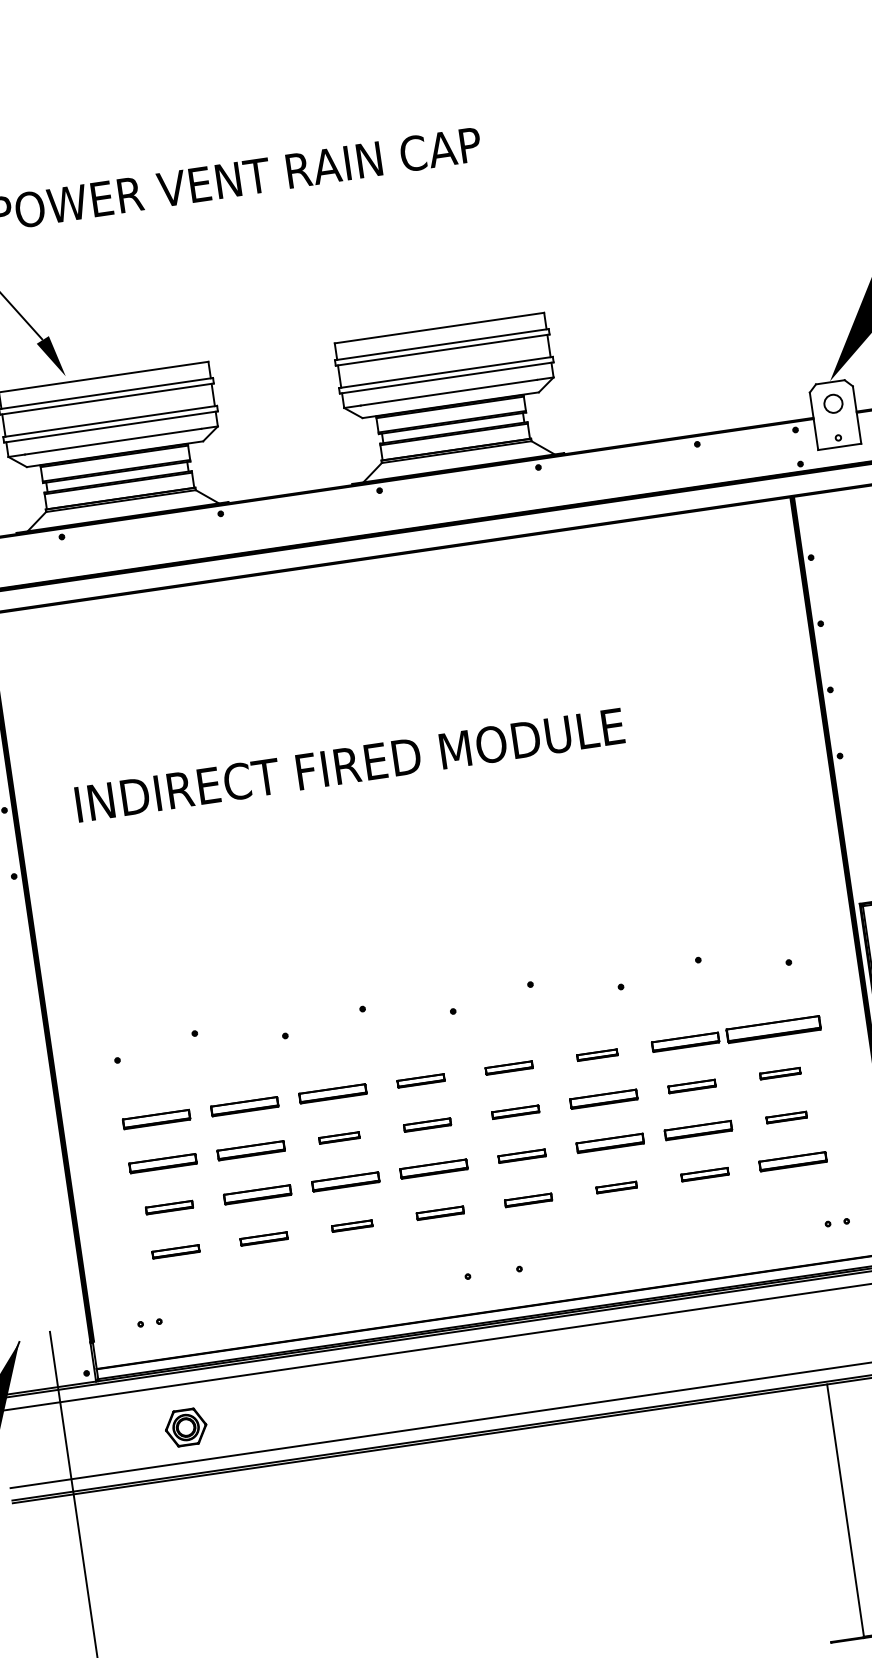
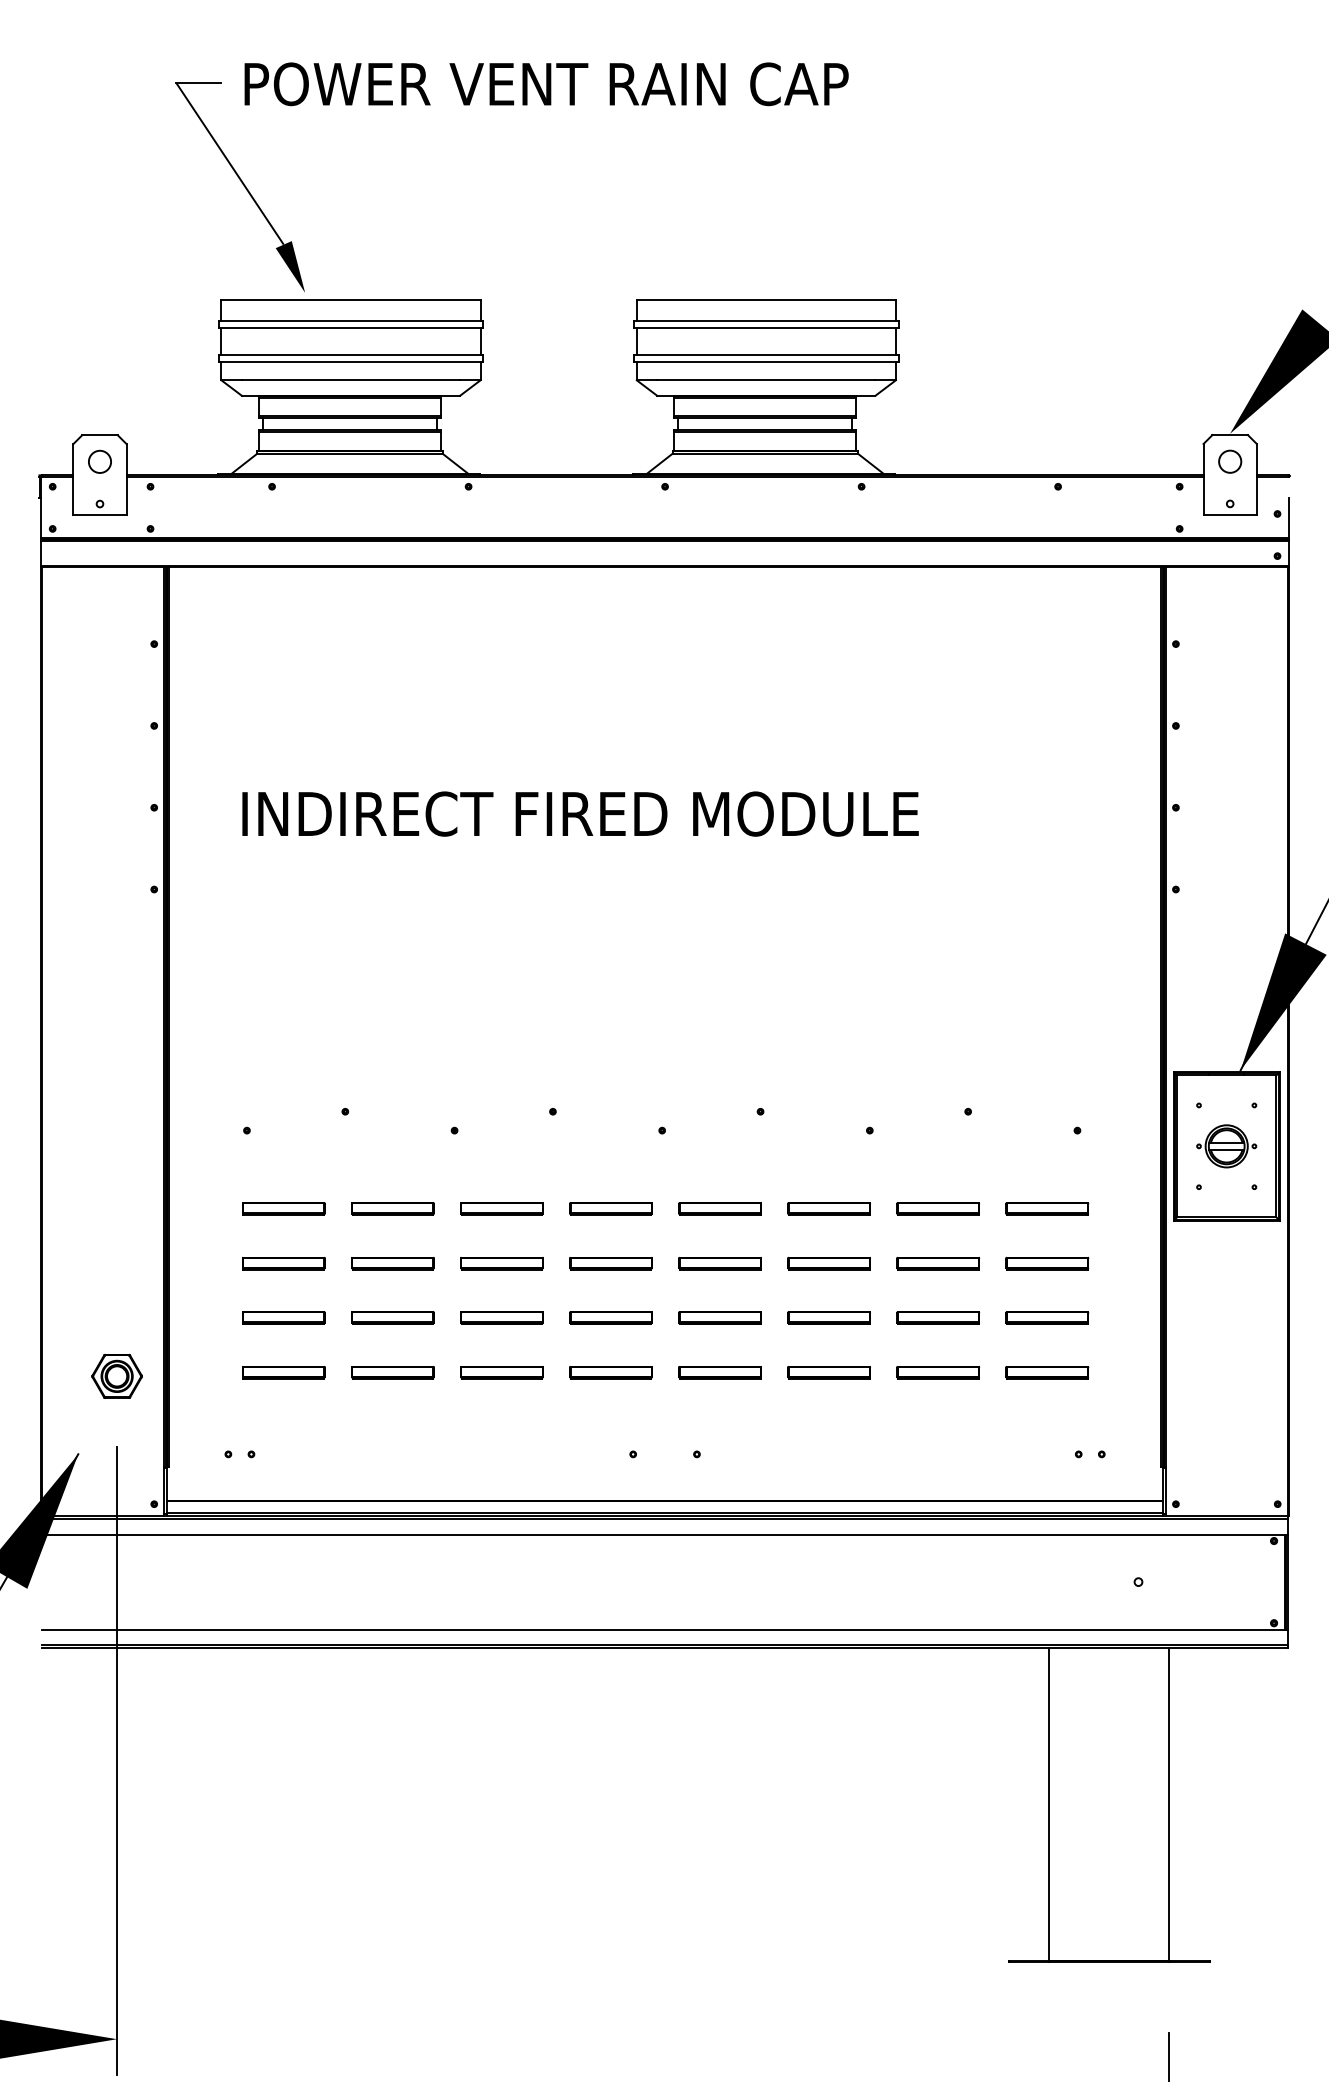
part: (773, 1029) -> (1047, 1208), size x0.71
part: (596, 1054) -> (828, 1208), size x1.67
part: (508, 1067) -> (719, 1208), size x1.43
part: (780, 1073) -> (1047, 1263), size x1.67
part: (420, 1080) -> (610, 1208), size x1.43
part: (692, 1086) -> (938, 1263), size x1.43
part: (515, 1112) -> (719, 1263), size x1.43
part: (786, 1117) -> (1047, 1317), size x1.67
part: (427, 1125) -> (610, 1263), size x1.43
part: (338, 1137) -> (501, 1263), size x1.67
part: (521, 1155) -> (719, 1317), size x1.43
part: (705, 1174) -> (938, 1372), size x1.43
part: (616, 1187) -> (828, 1372), size x1.67
part: (528, 1200) -> (719, 1372), size x1.43
part: (169, 1207) -> (283, 1317), size x1.43
part: (439, 1213) -> (610, 1372), size x1.43
part: (351, 1225) -> (501, 1372), size x1.67
part: (263, 1238) -> (392, 1372), size x1.43
part: (175, 1251) -> (283, 1372), size x1.43
part: (185, 1426) -> (116, 1375), moved

